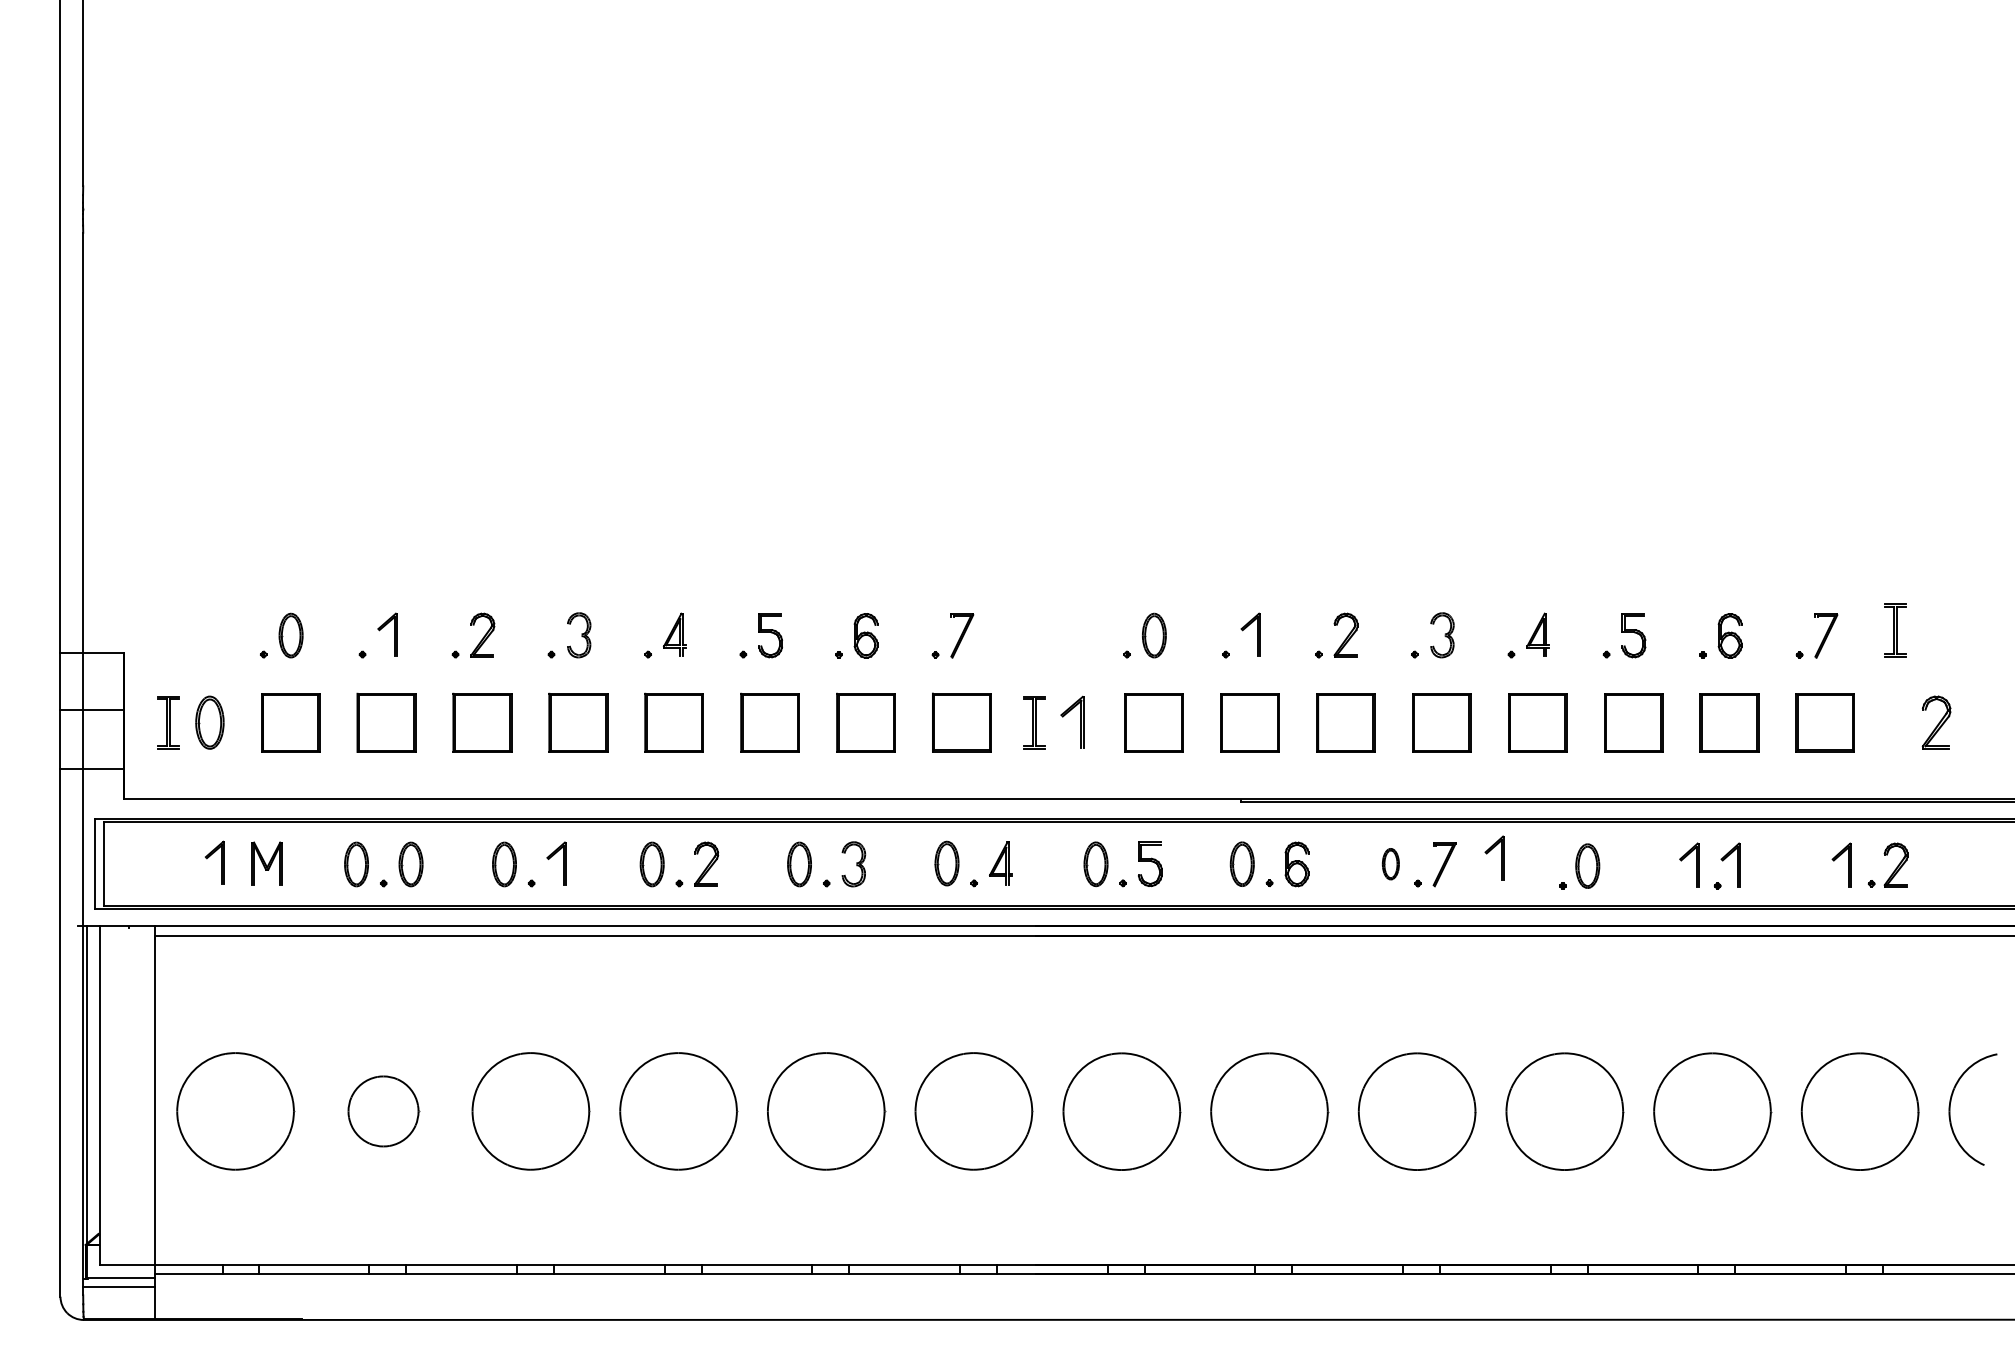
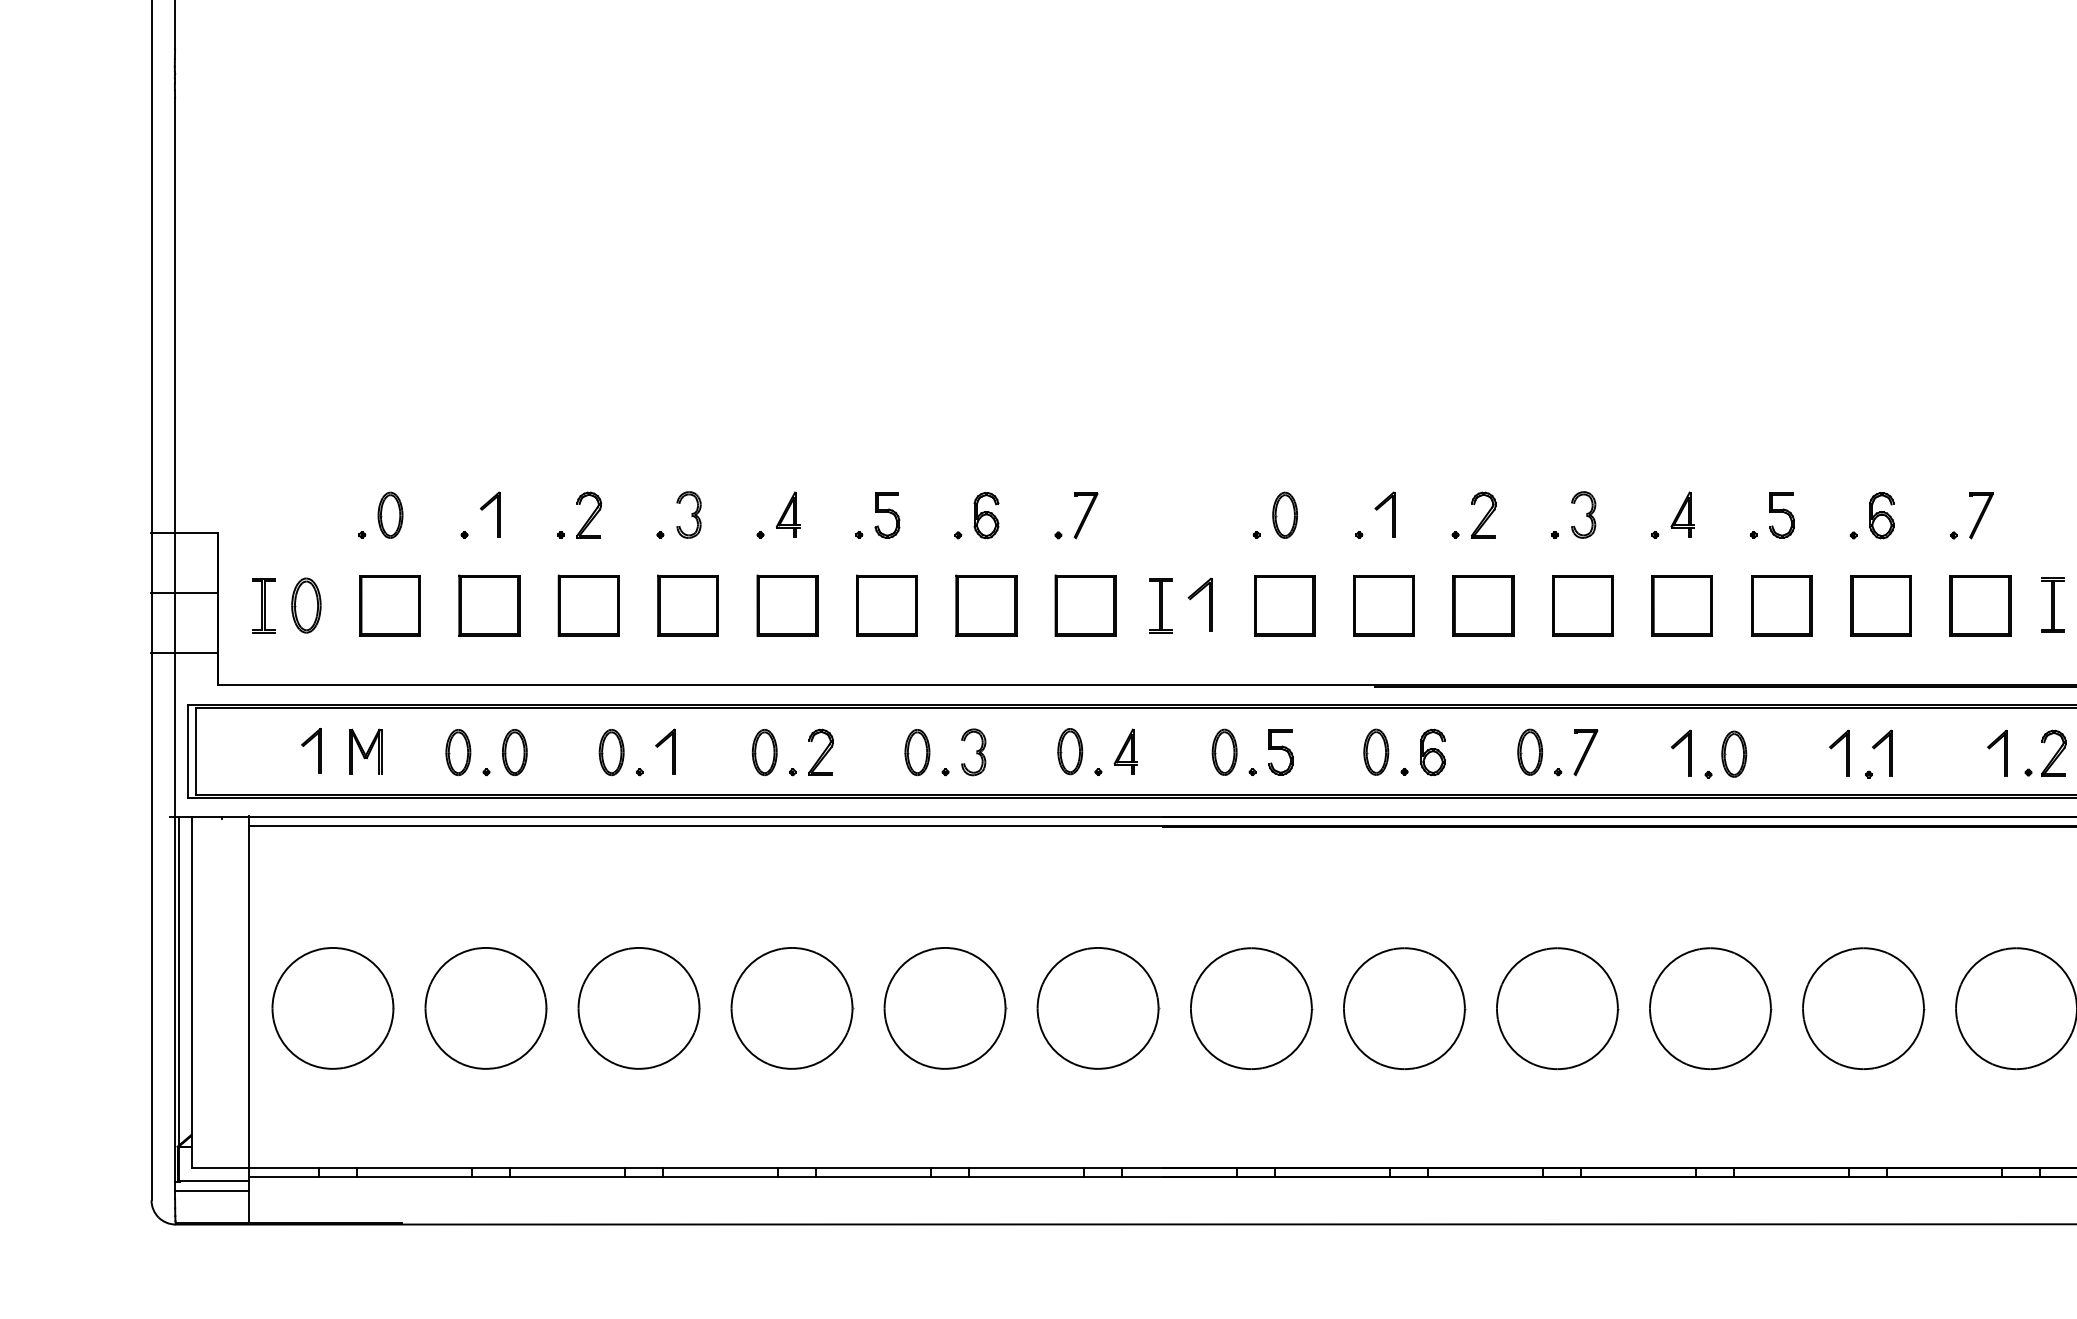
part: (1895, 630) -> (2053, 605), moved
part: (1501, 857) -> (1688, 752), moved
part: (1390, 863) -> (1529, 751), size x1.43
part: (383, 1111) -> (486, 1008), size x1.67

